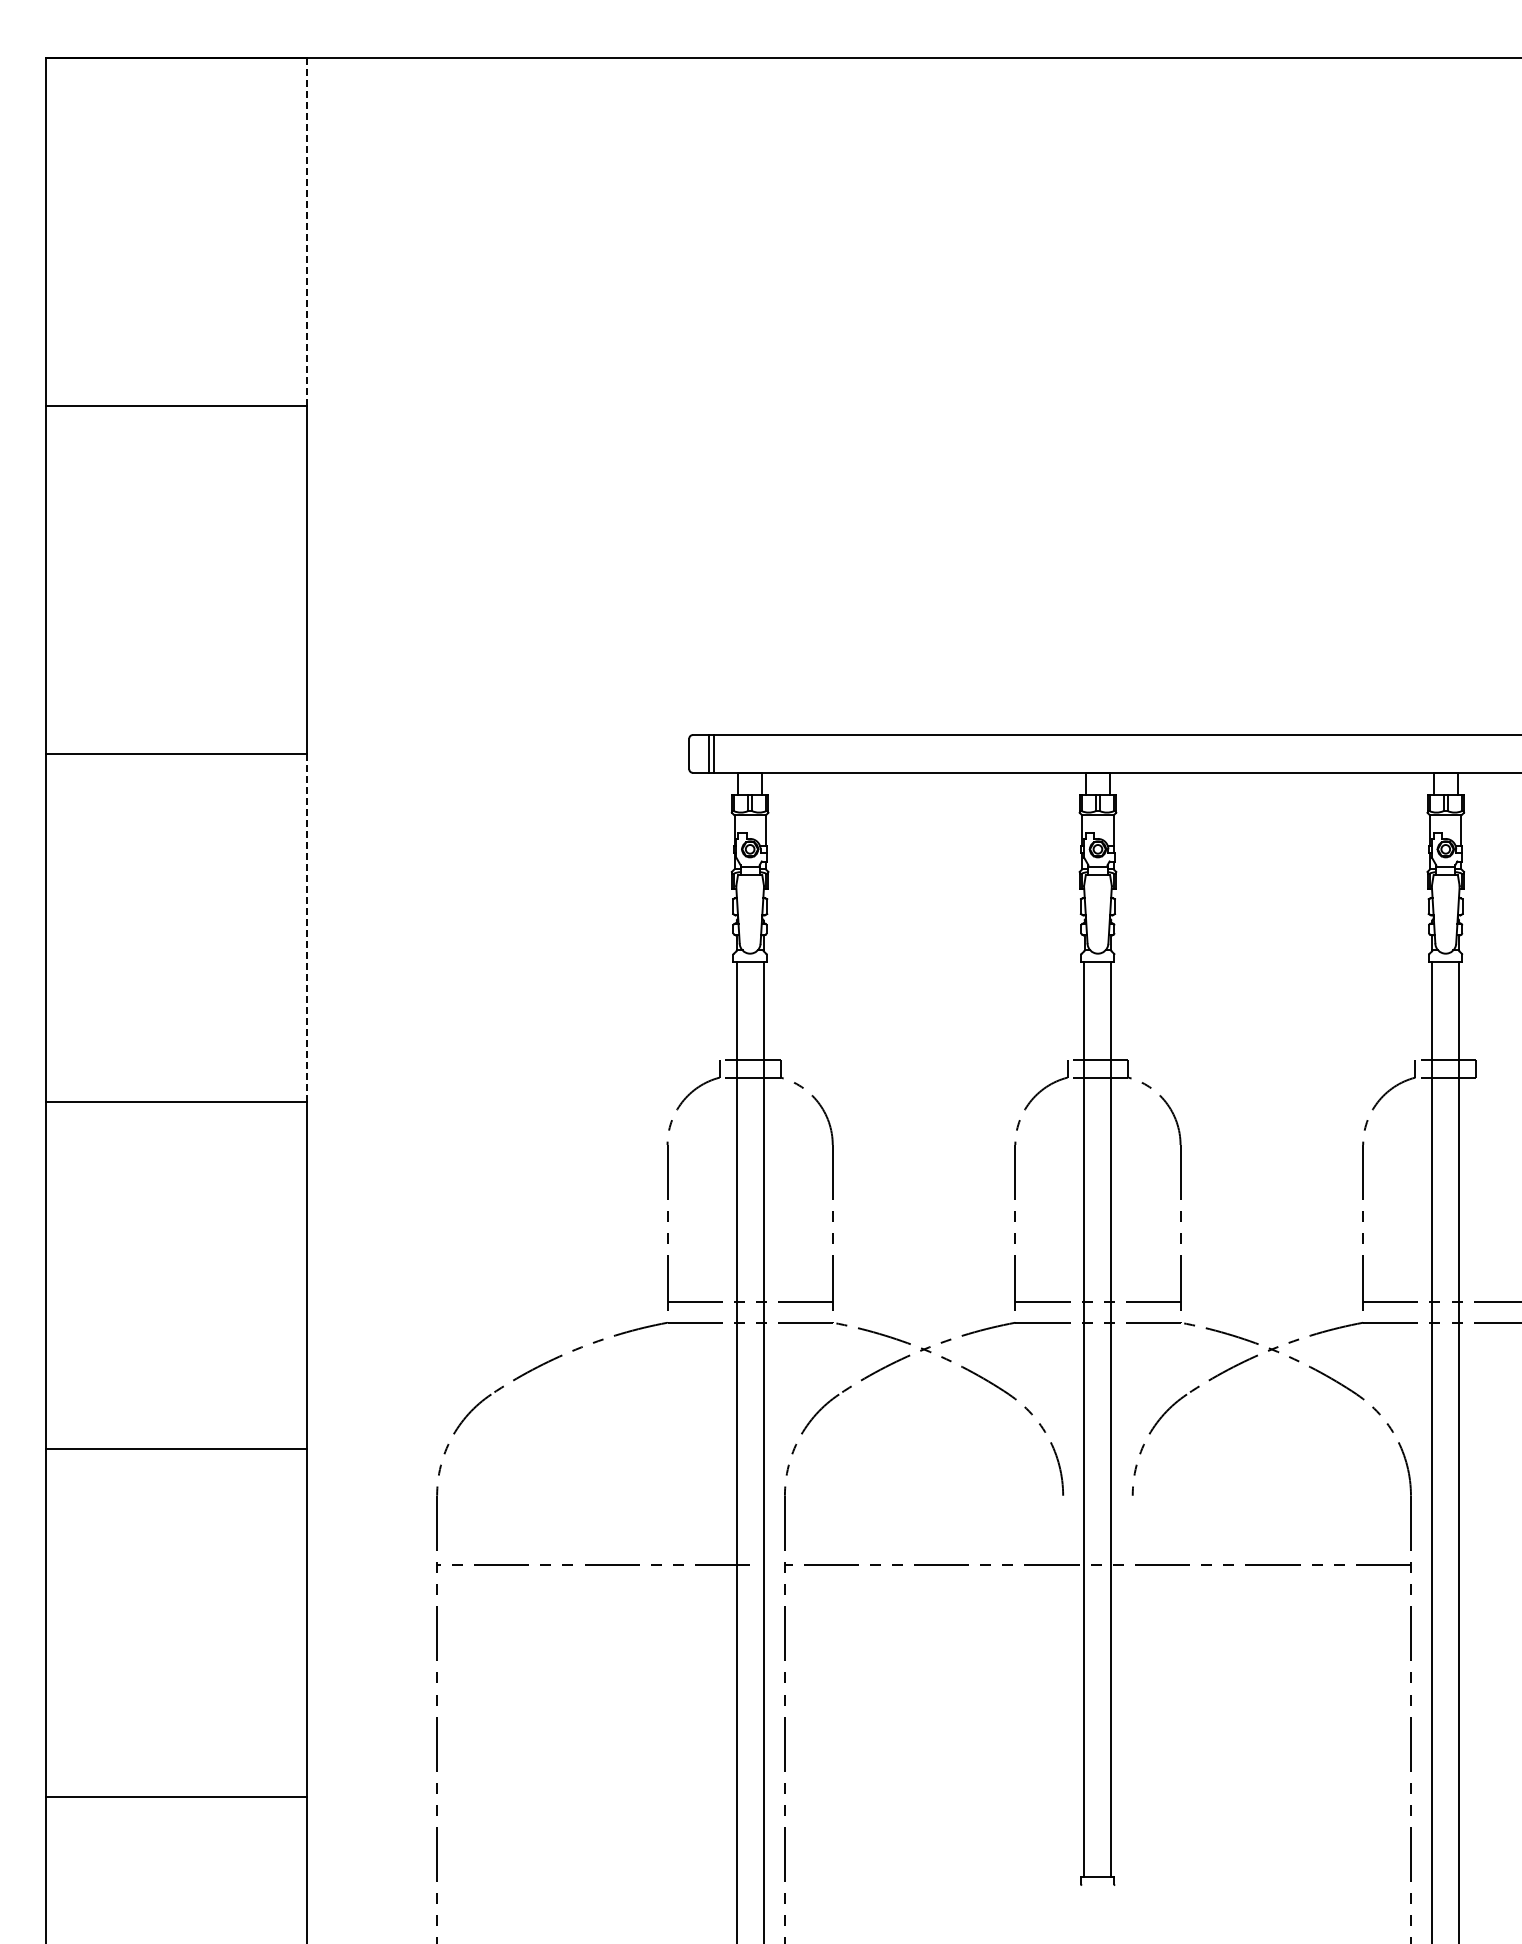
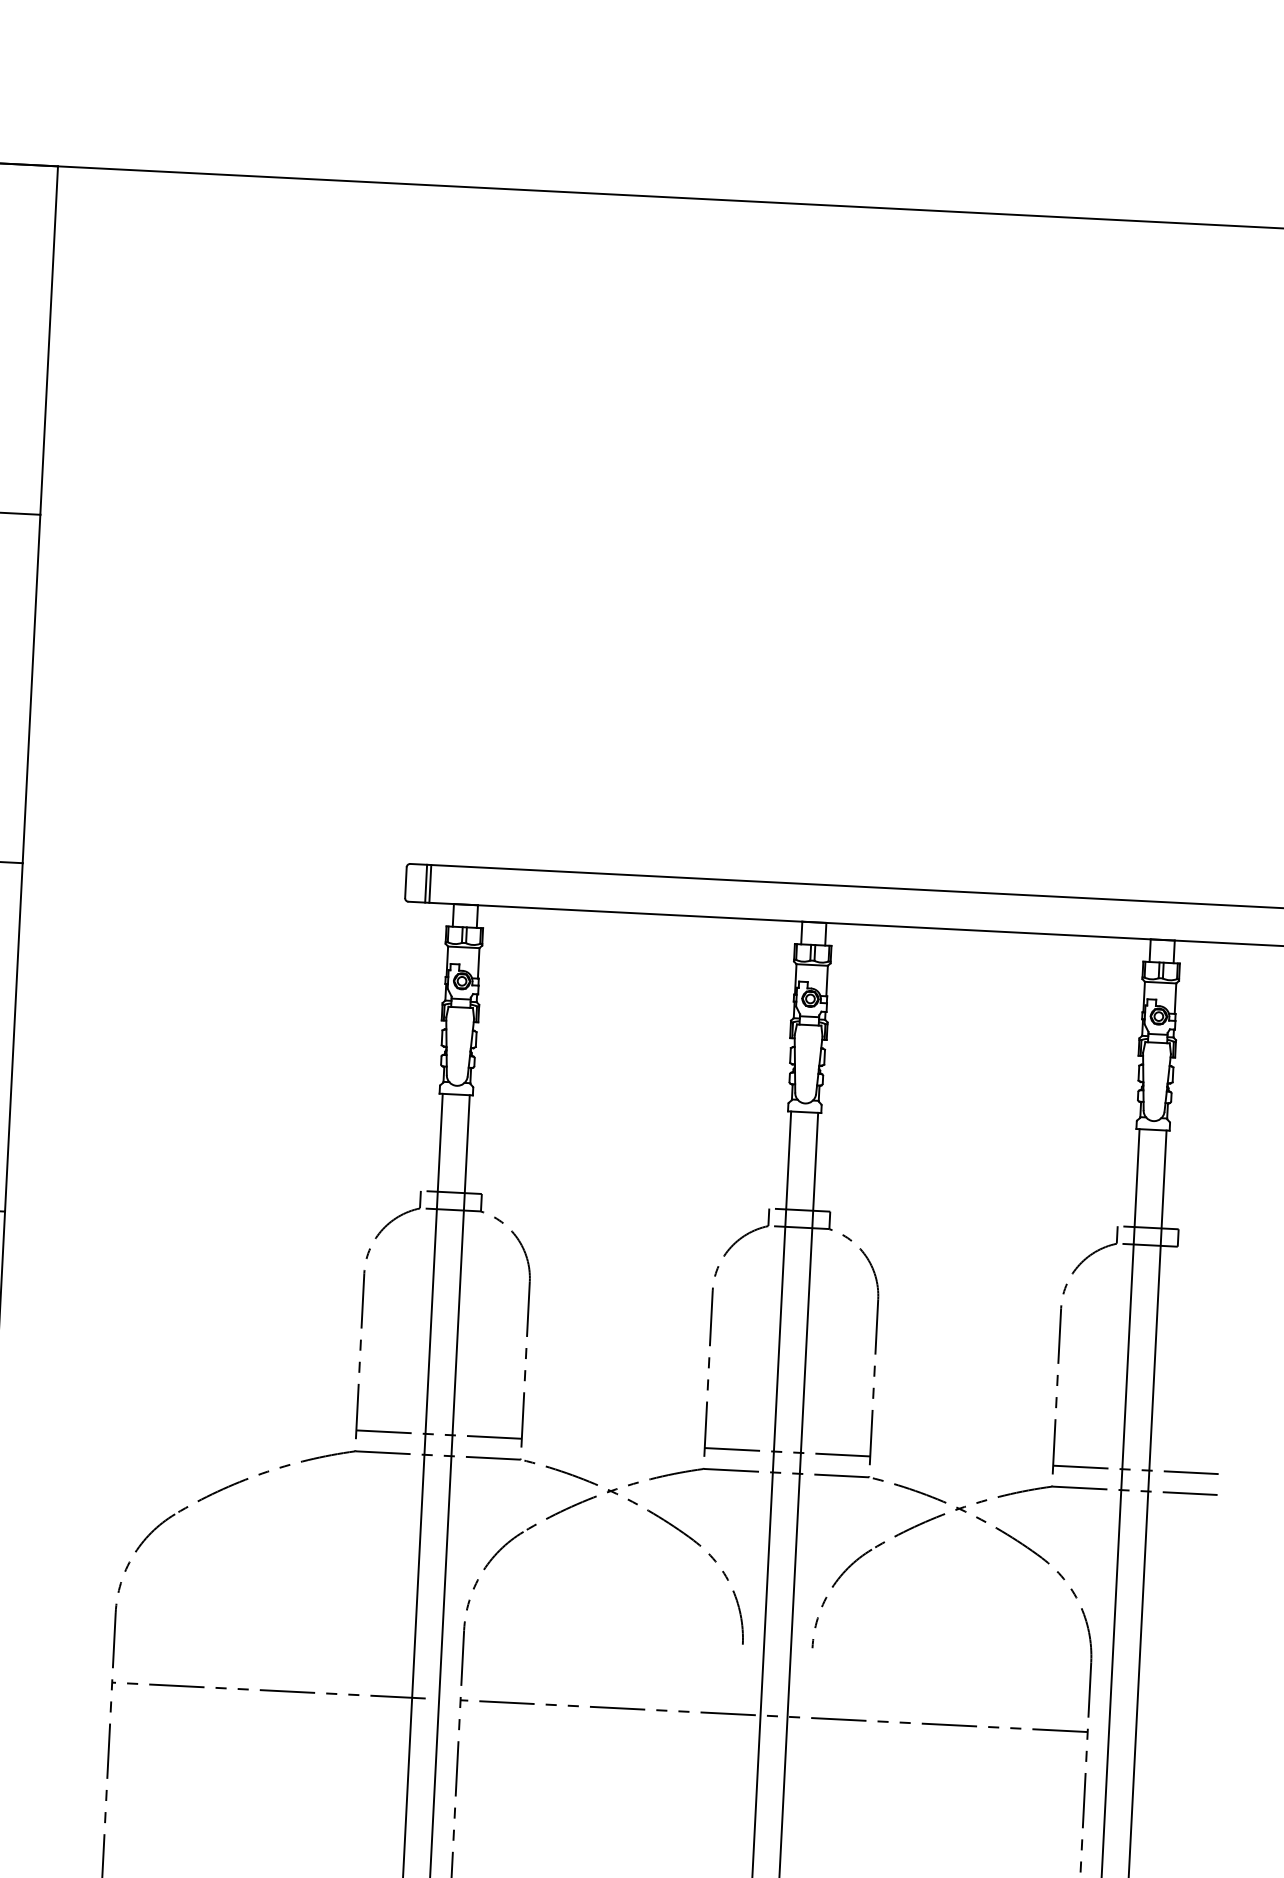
line: (306, 232) -> (48, 340), dashed -> solid
line: (306, 927) -> (13, 1037), dashed -> solid

